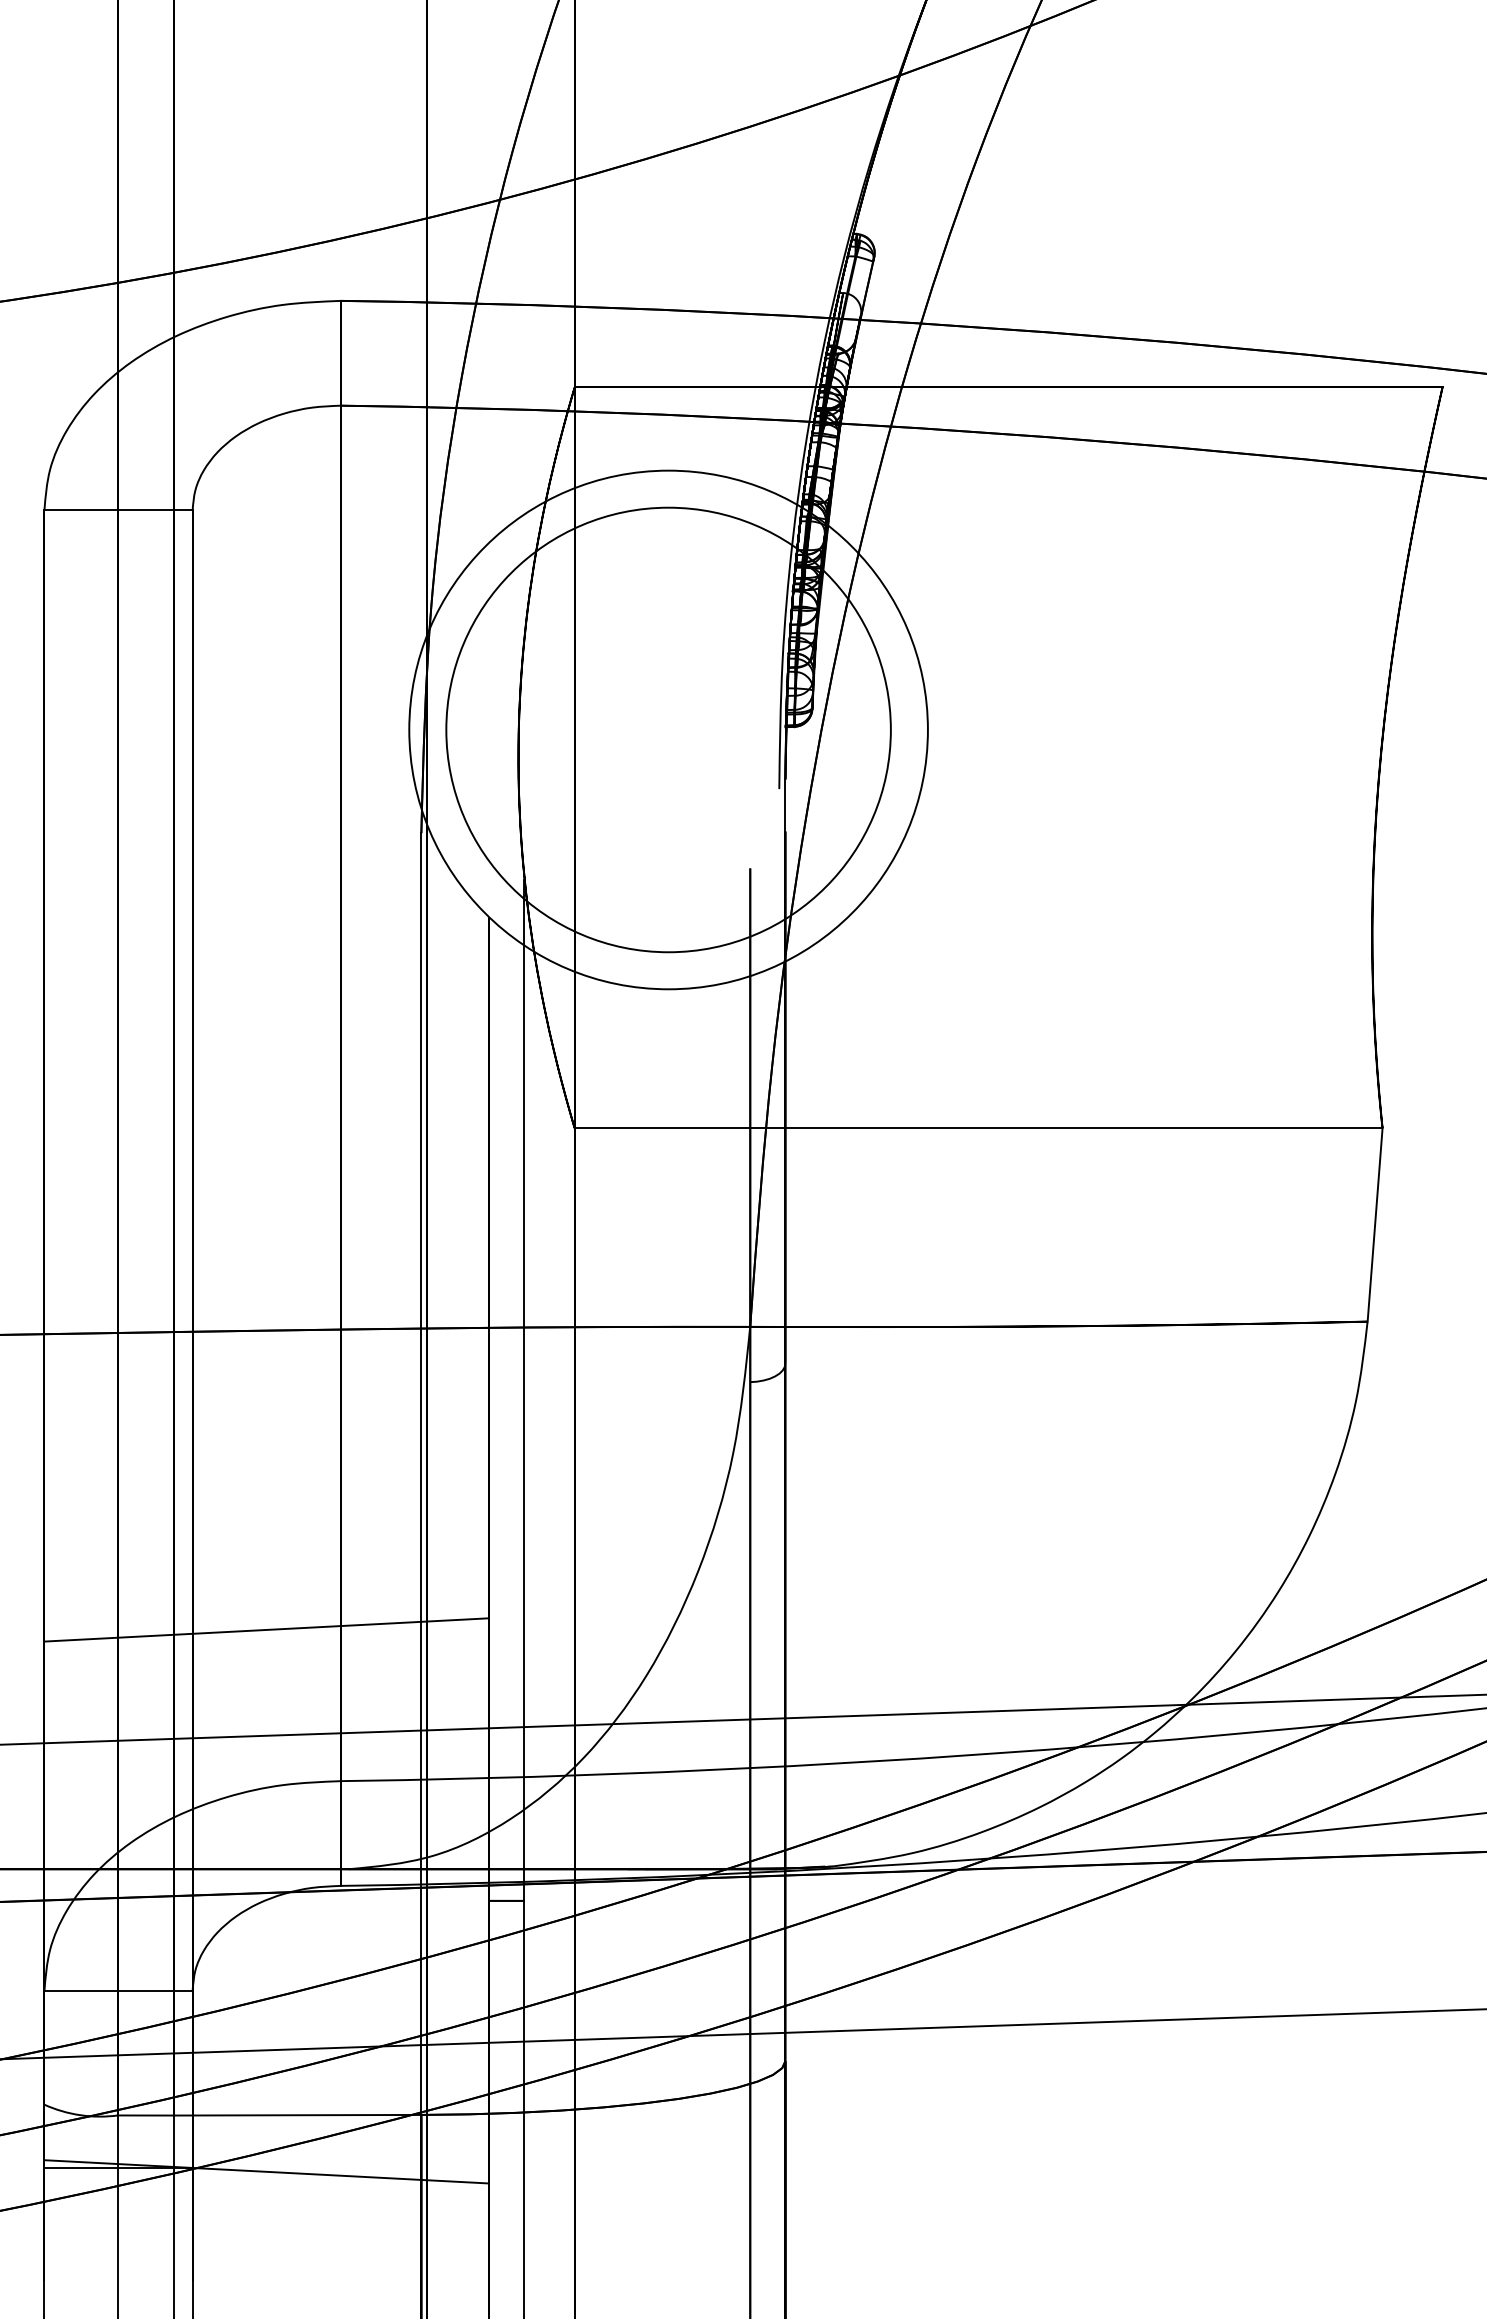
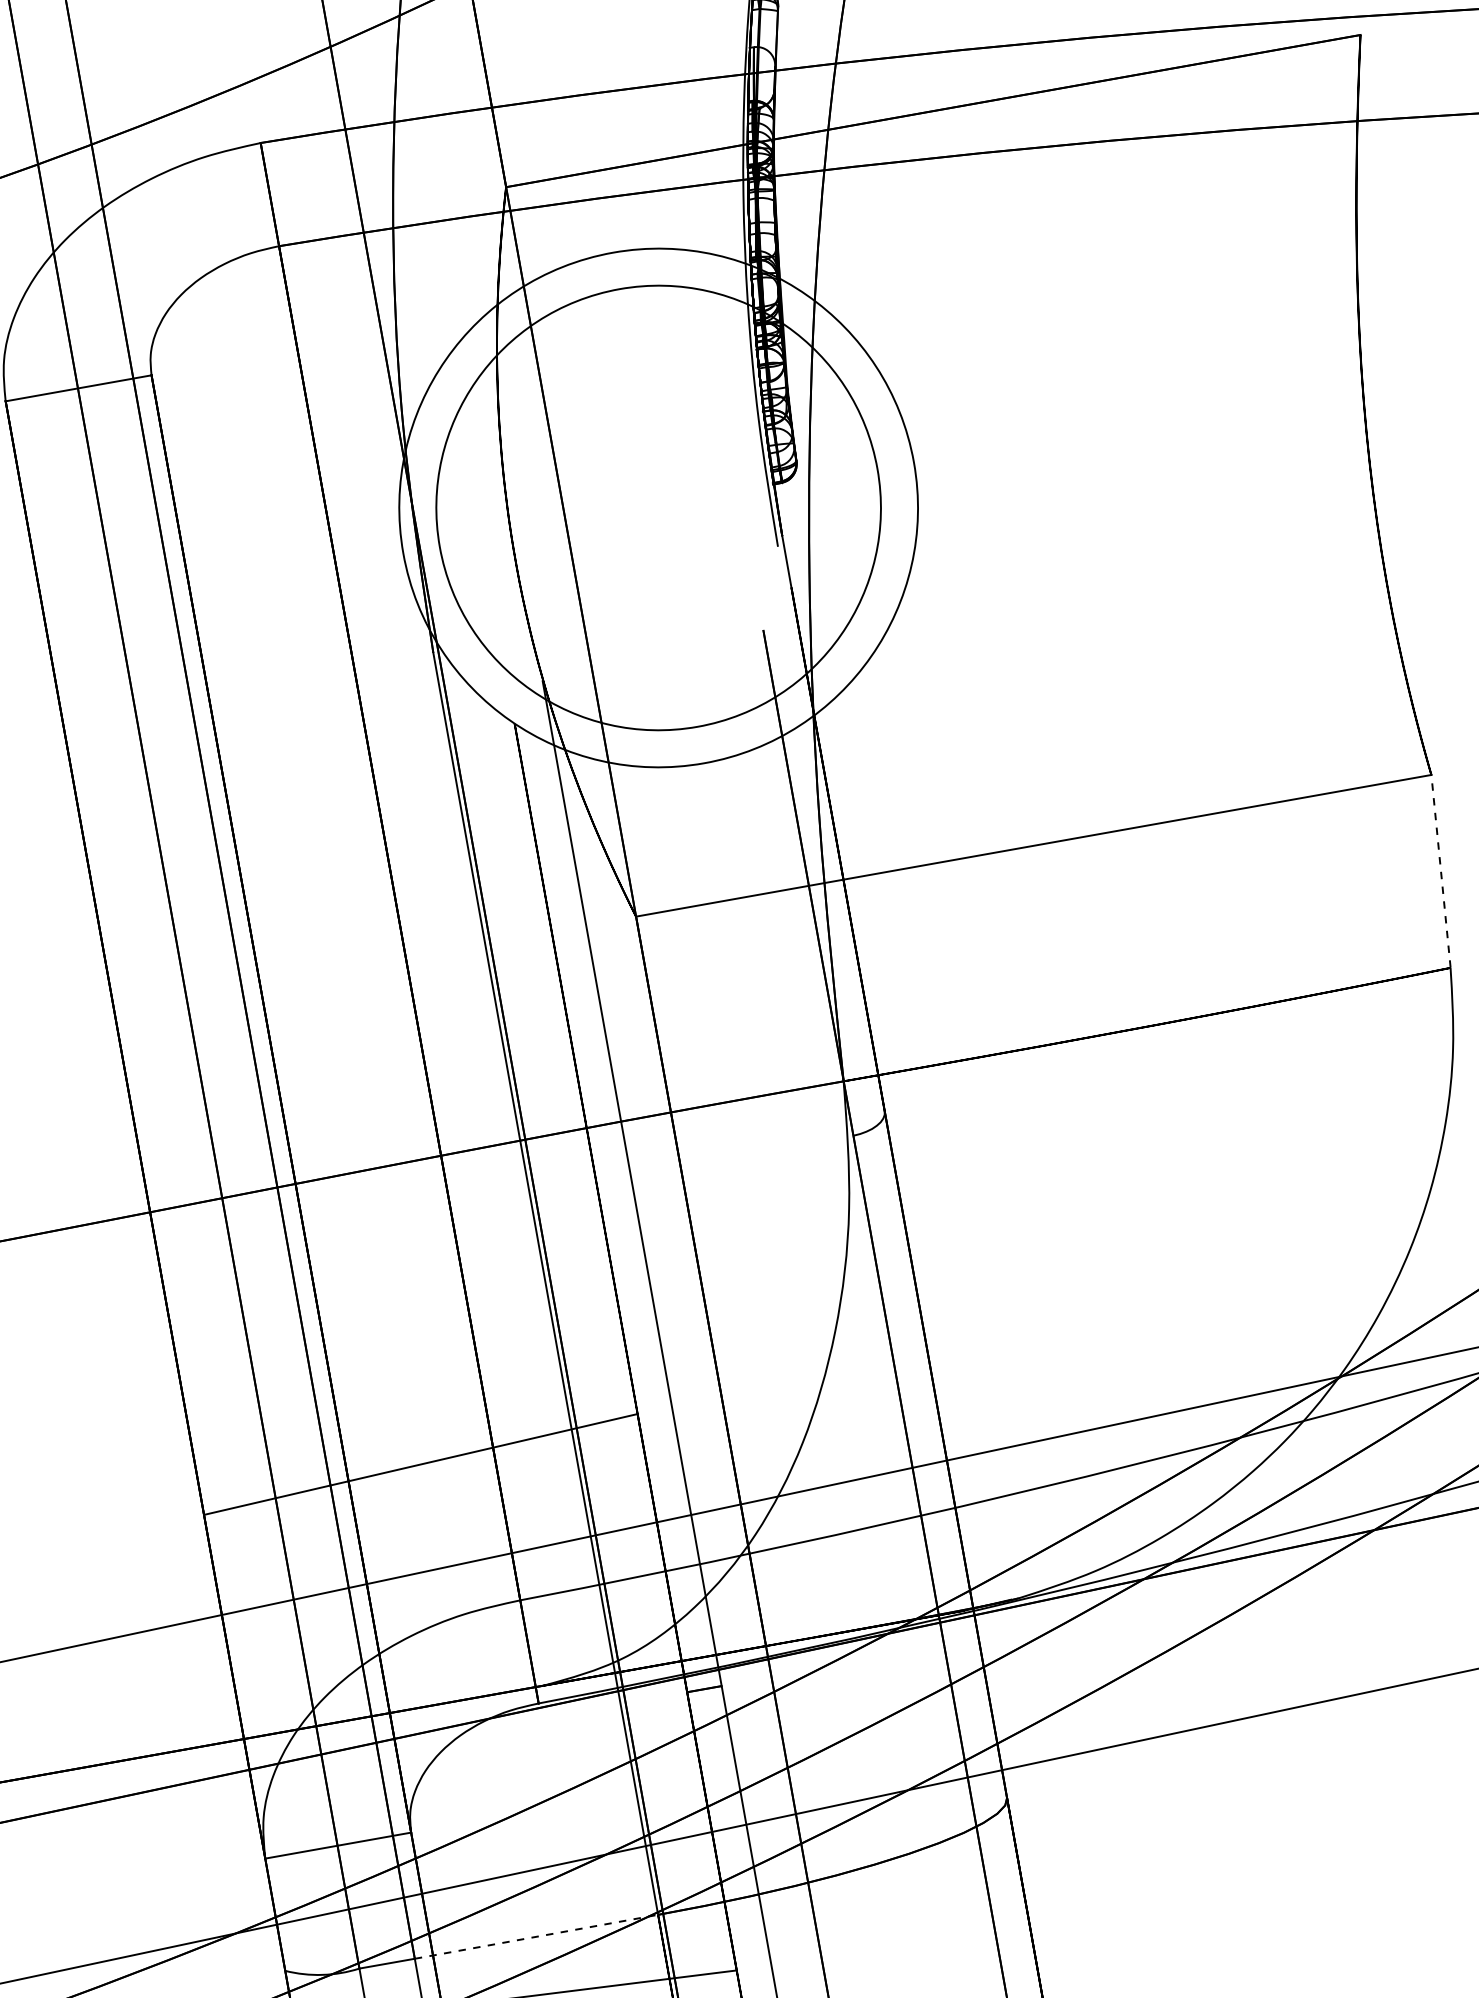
line: (1375, 1223) -> (1441, 869), solid -> dashed
line: (297, 2115) -> (536, 1937), solid -> dashed

